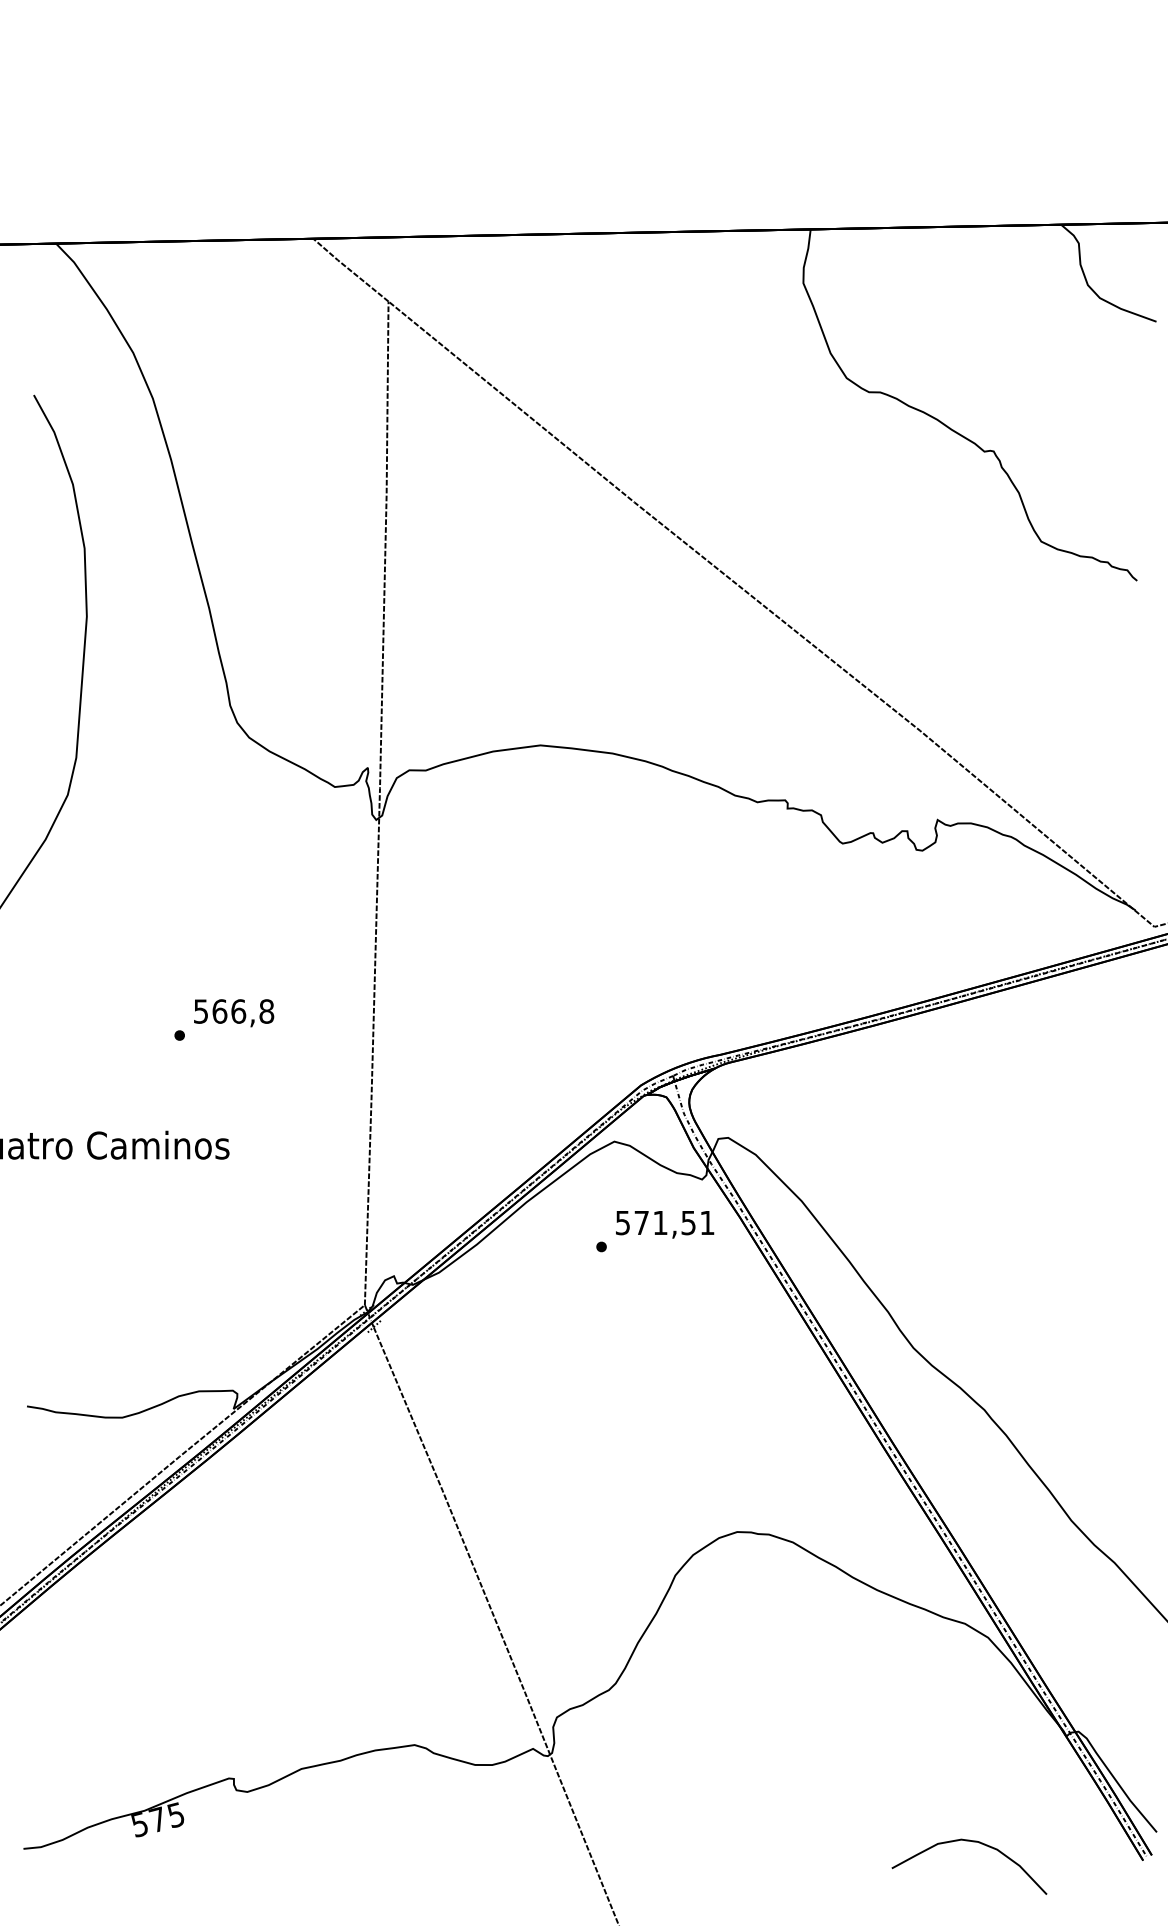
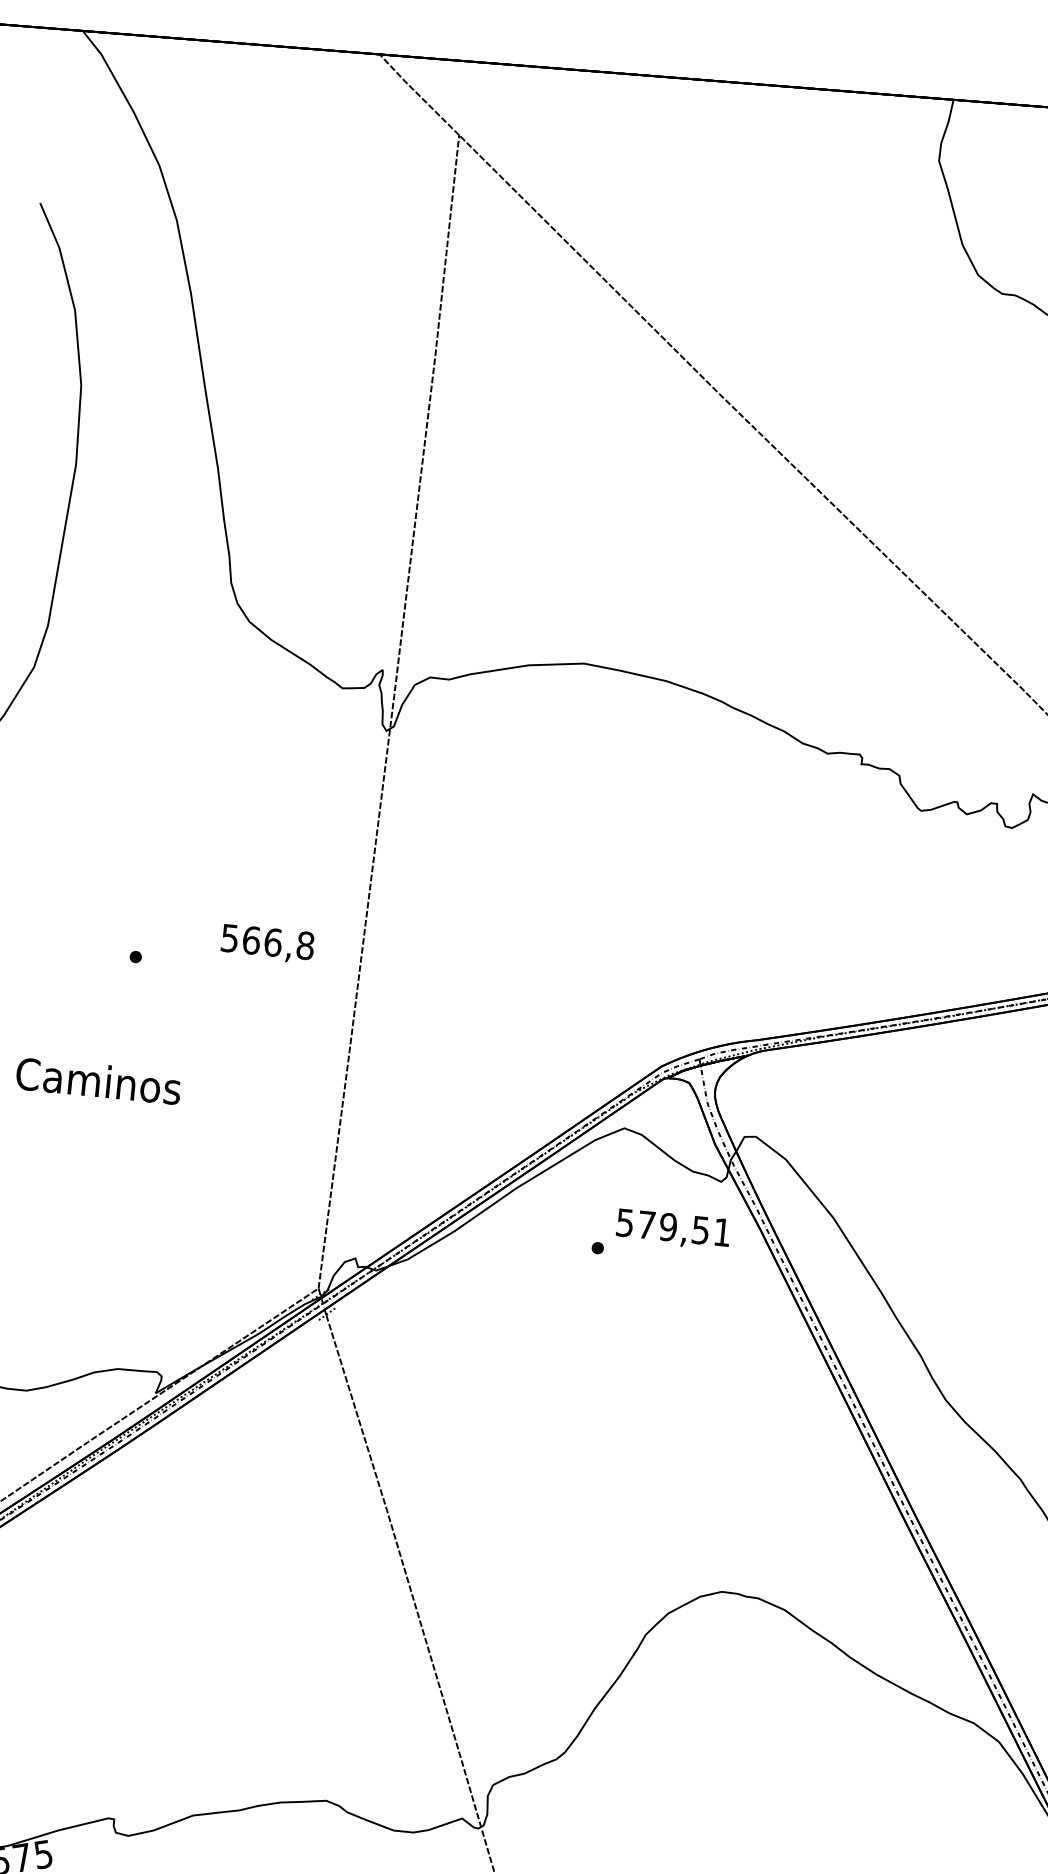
text: (234, 1013) -> (268, 944), moved
text: (660, 1222) -> (668, 1226), 571,51 -> 579,51

